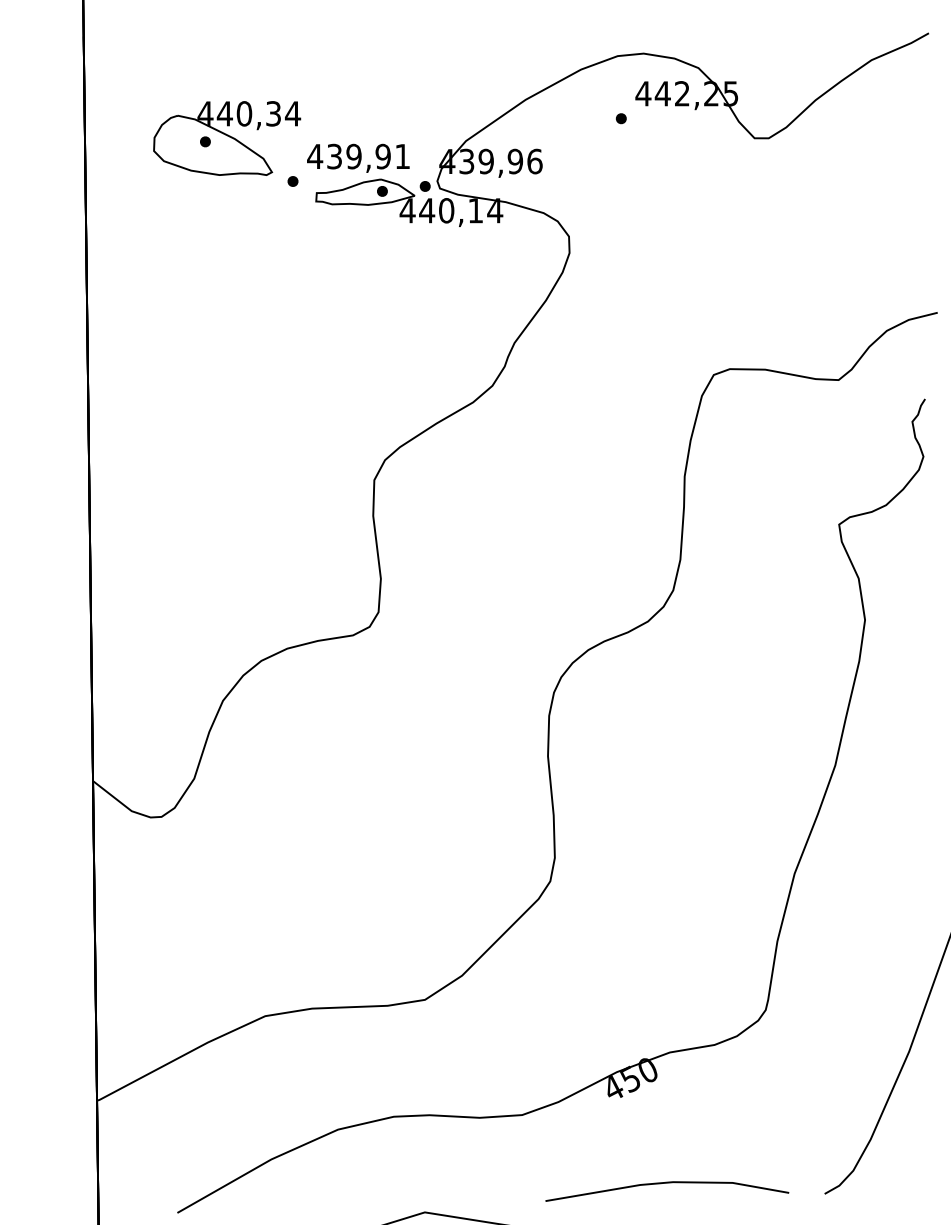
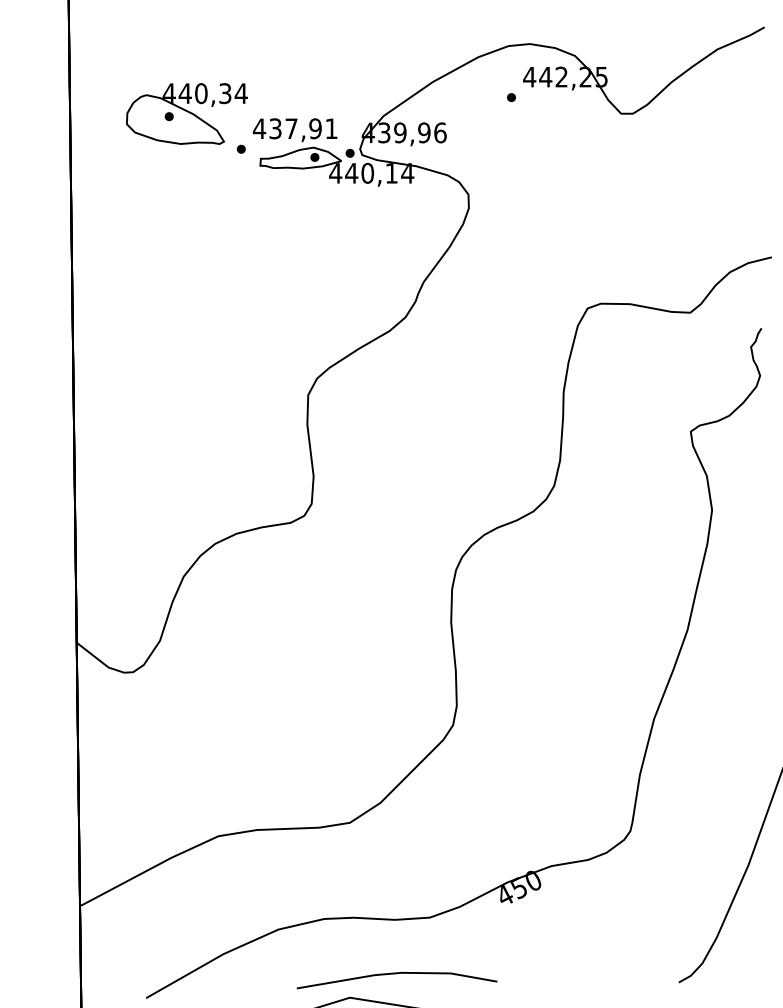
text: (353, 156) -> (291, 128), 439,91 -> 437,91
line: (667, 1183) -> (397, 973), moved

